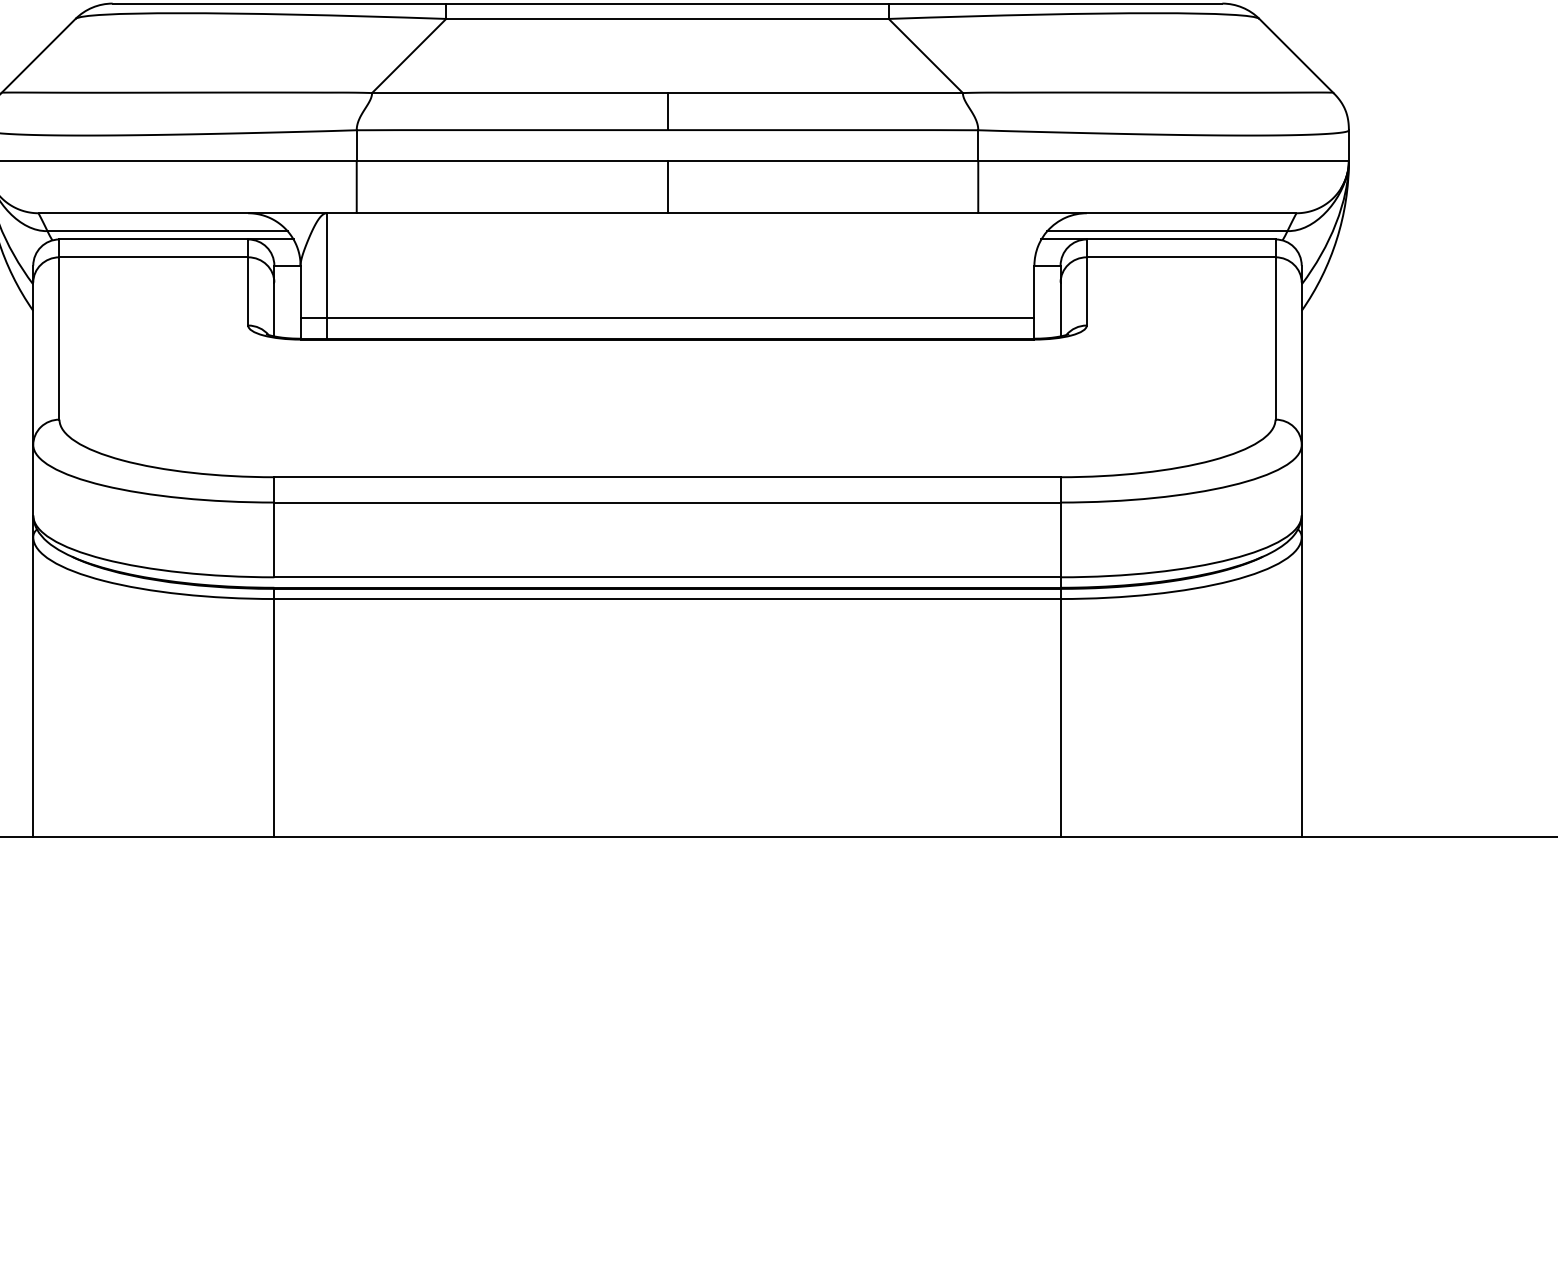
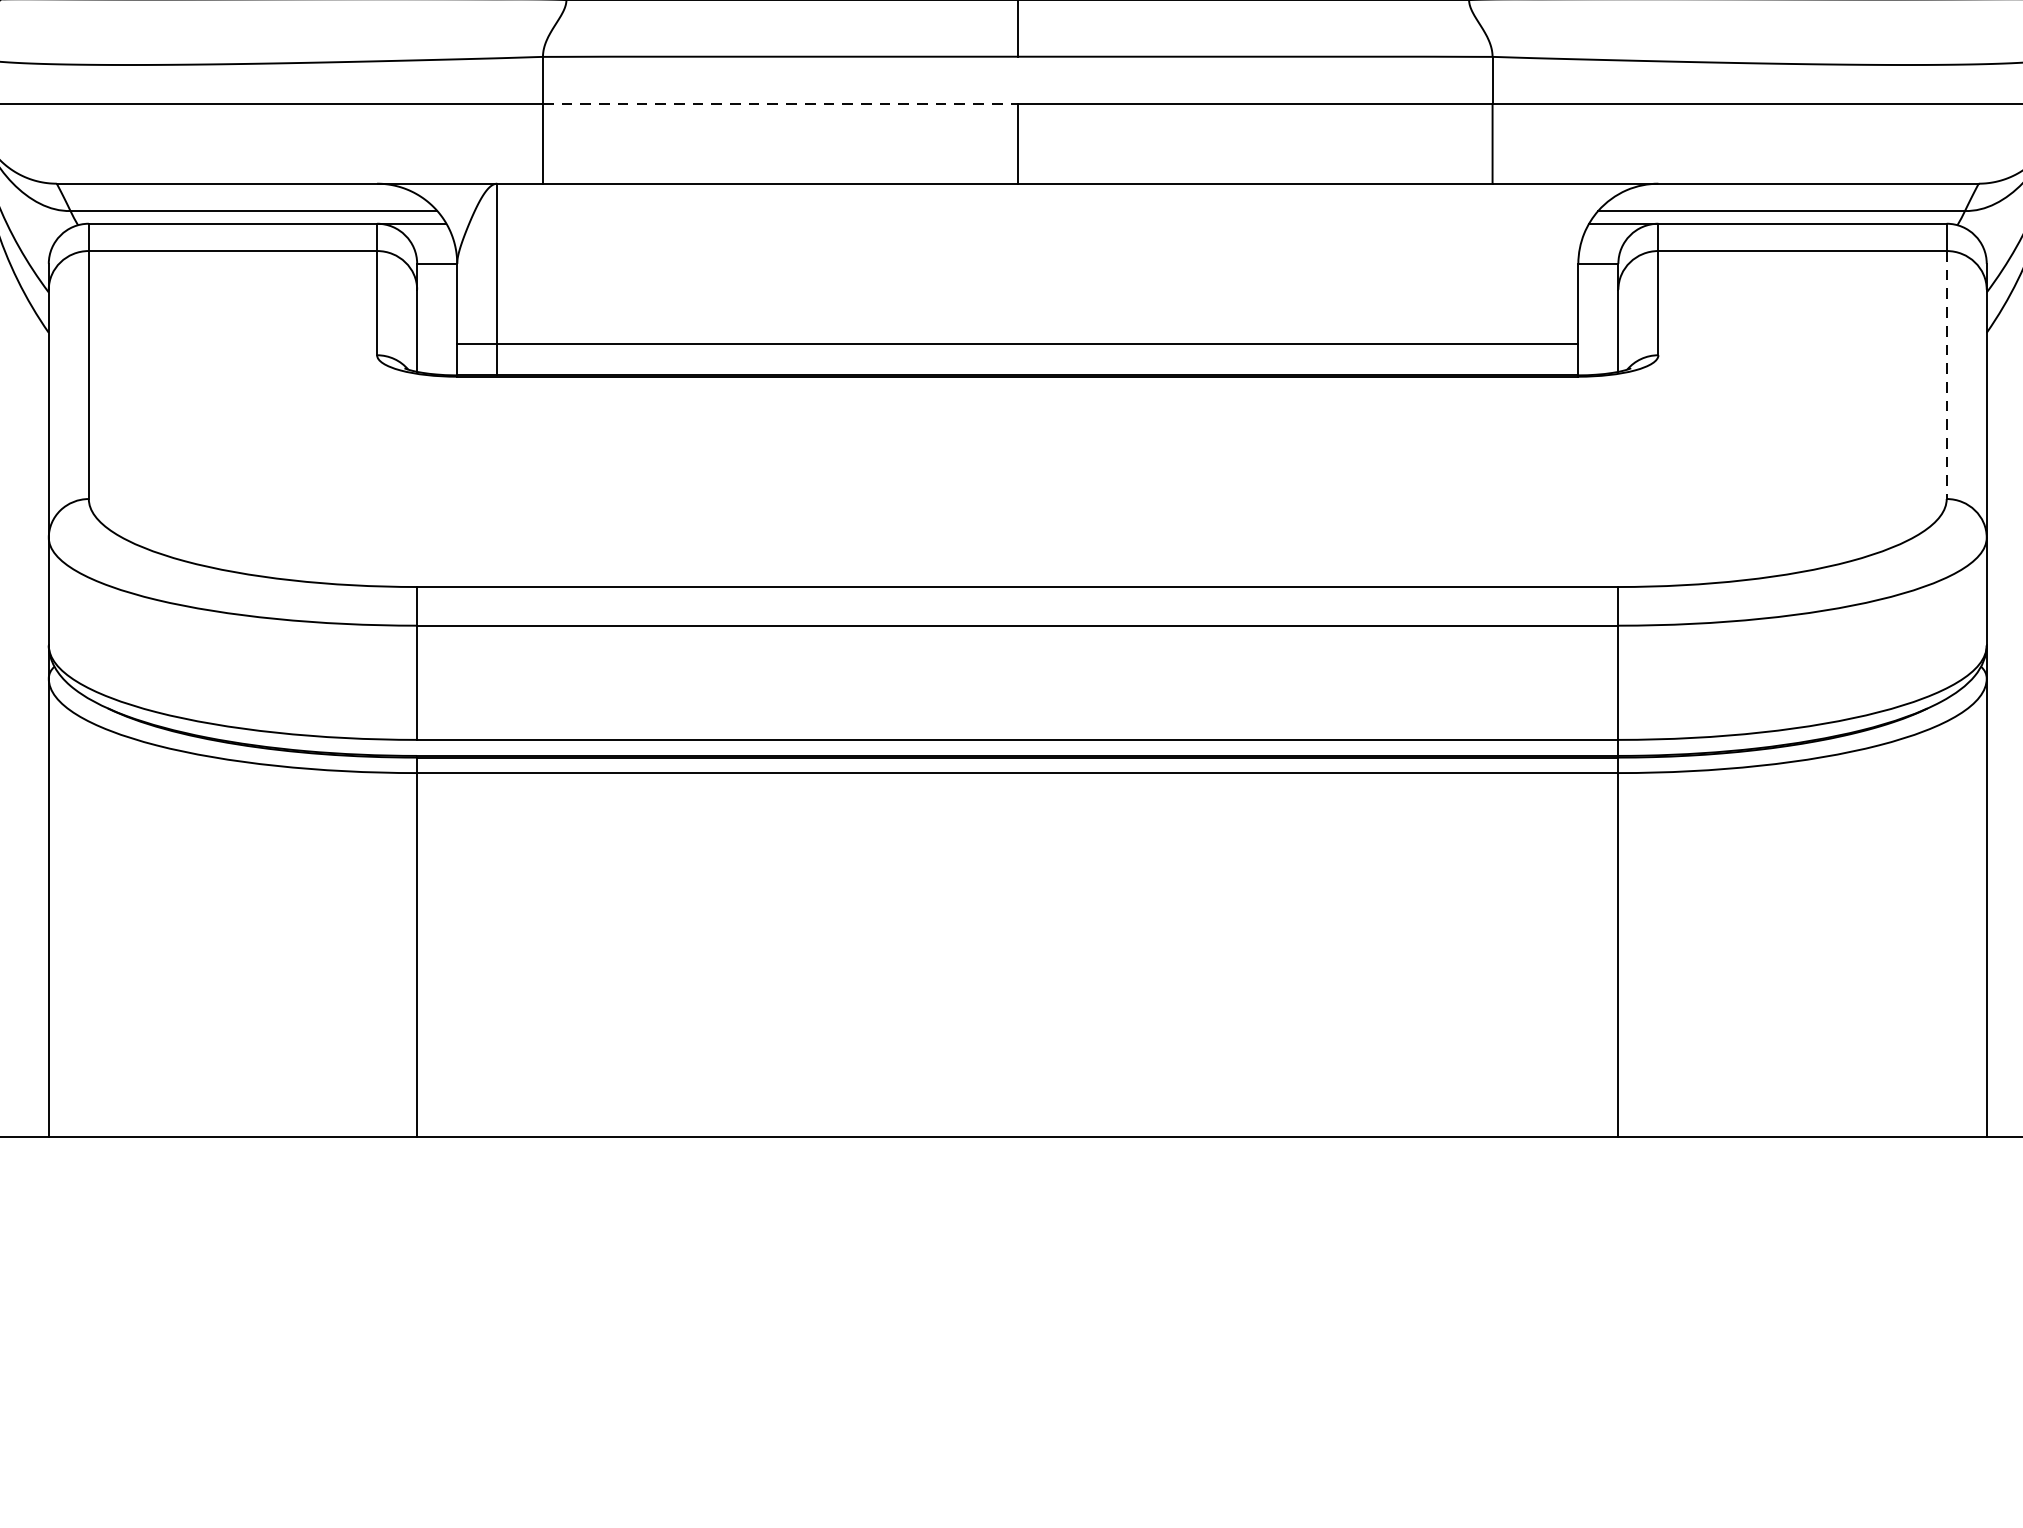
line: (512, 160) -> (780, 103), solid -> dashed
line: (1275, 338) -> (1946, 375), solid -> dashed

